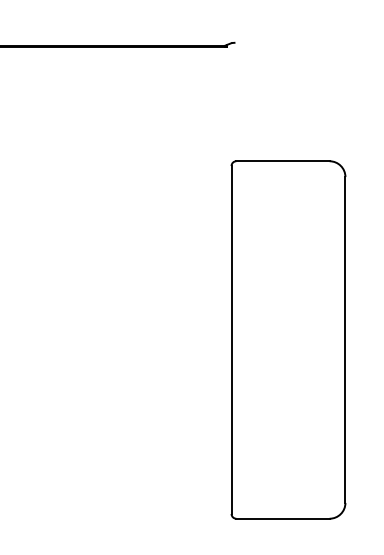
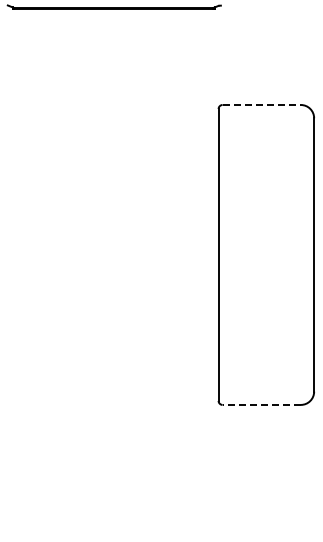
line: (283, 161) -> (262, 105), solid -> dashed
line: (282, 518) -> (261, 404), solid -> dashed

